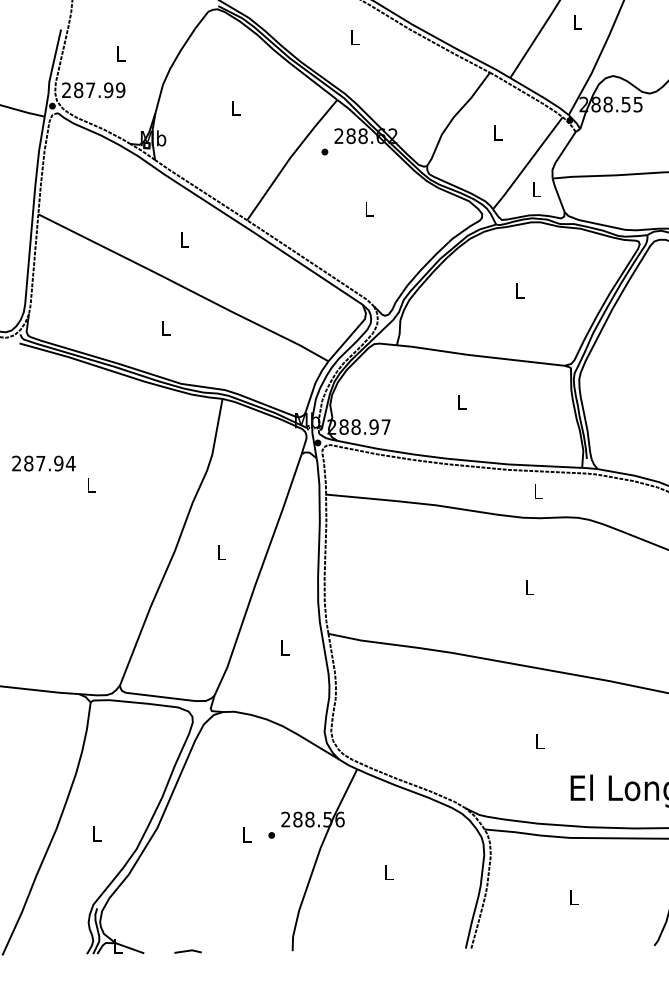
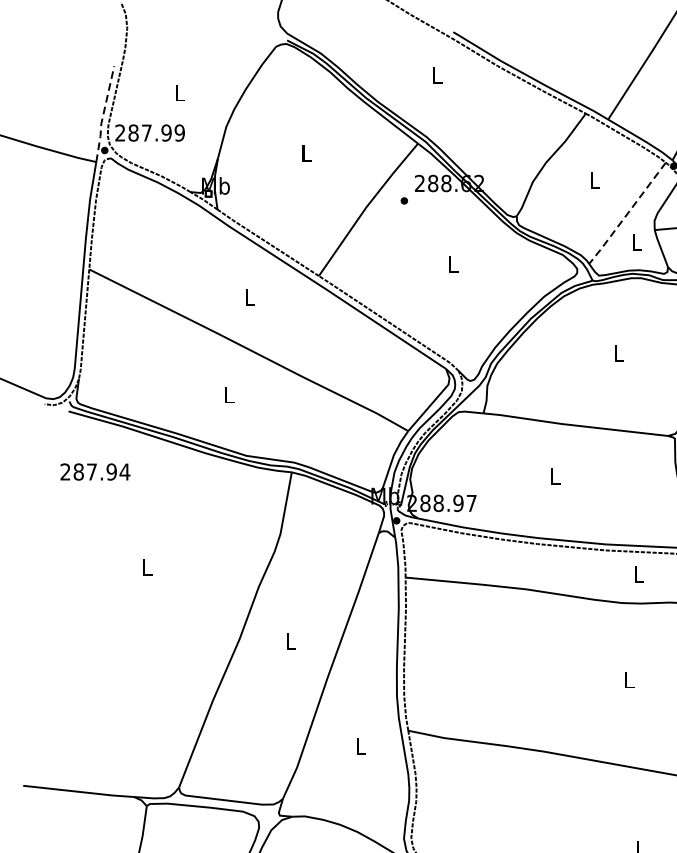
line: (51, 74) -> (103, 115), solid -> dashed
line: (527, 164) -> (627, 214), solid -> dashed
text: (43, 463) -> (94, 471), moved

